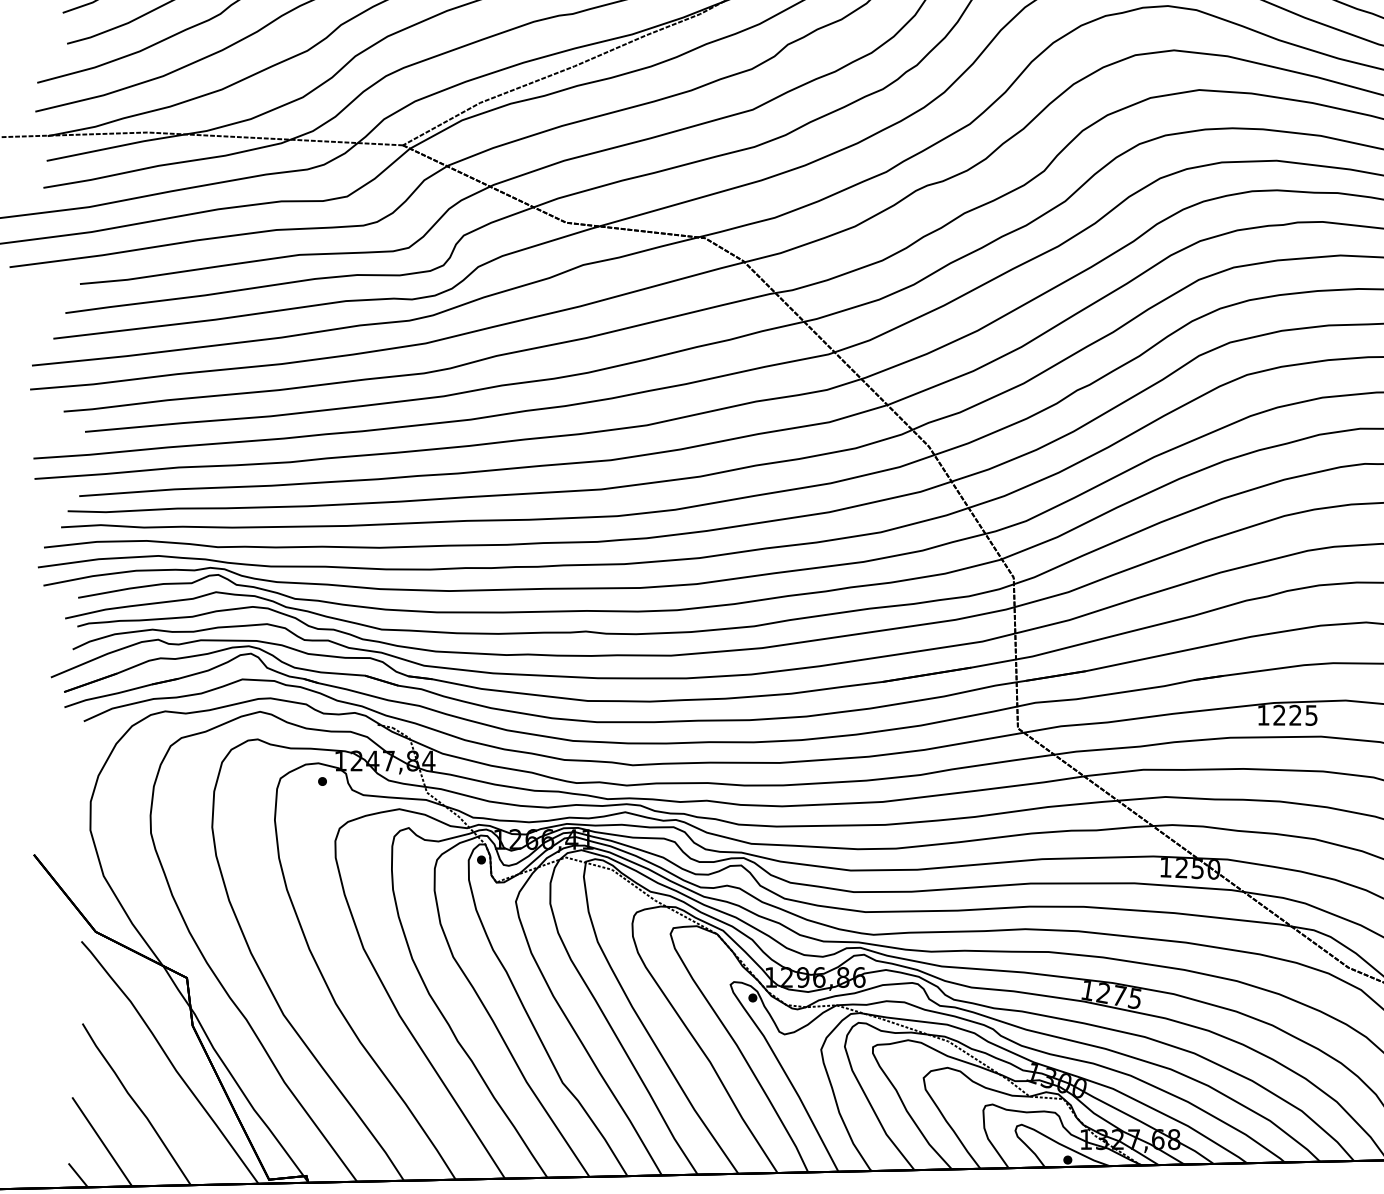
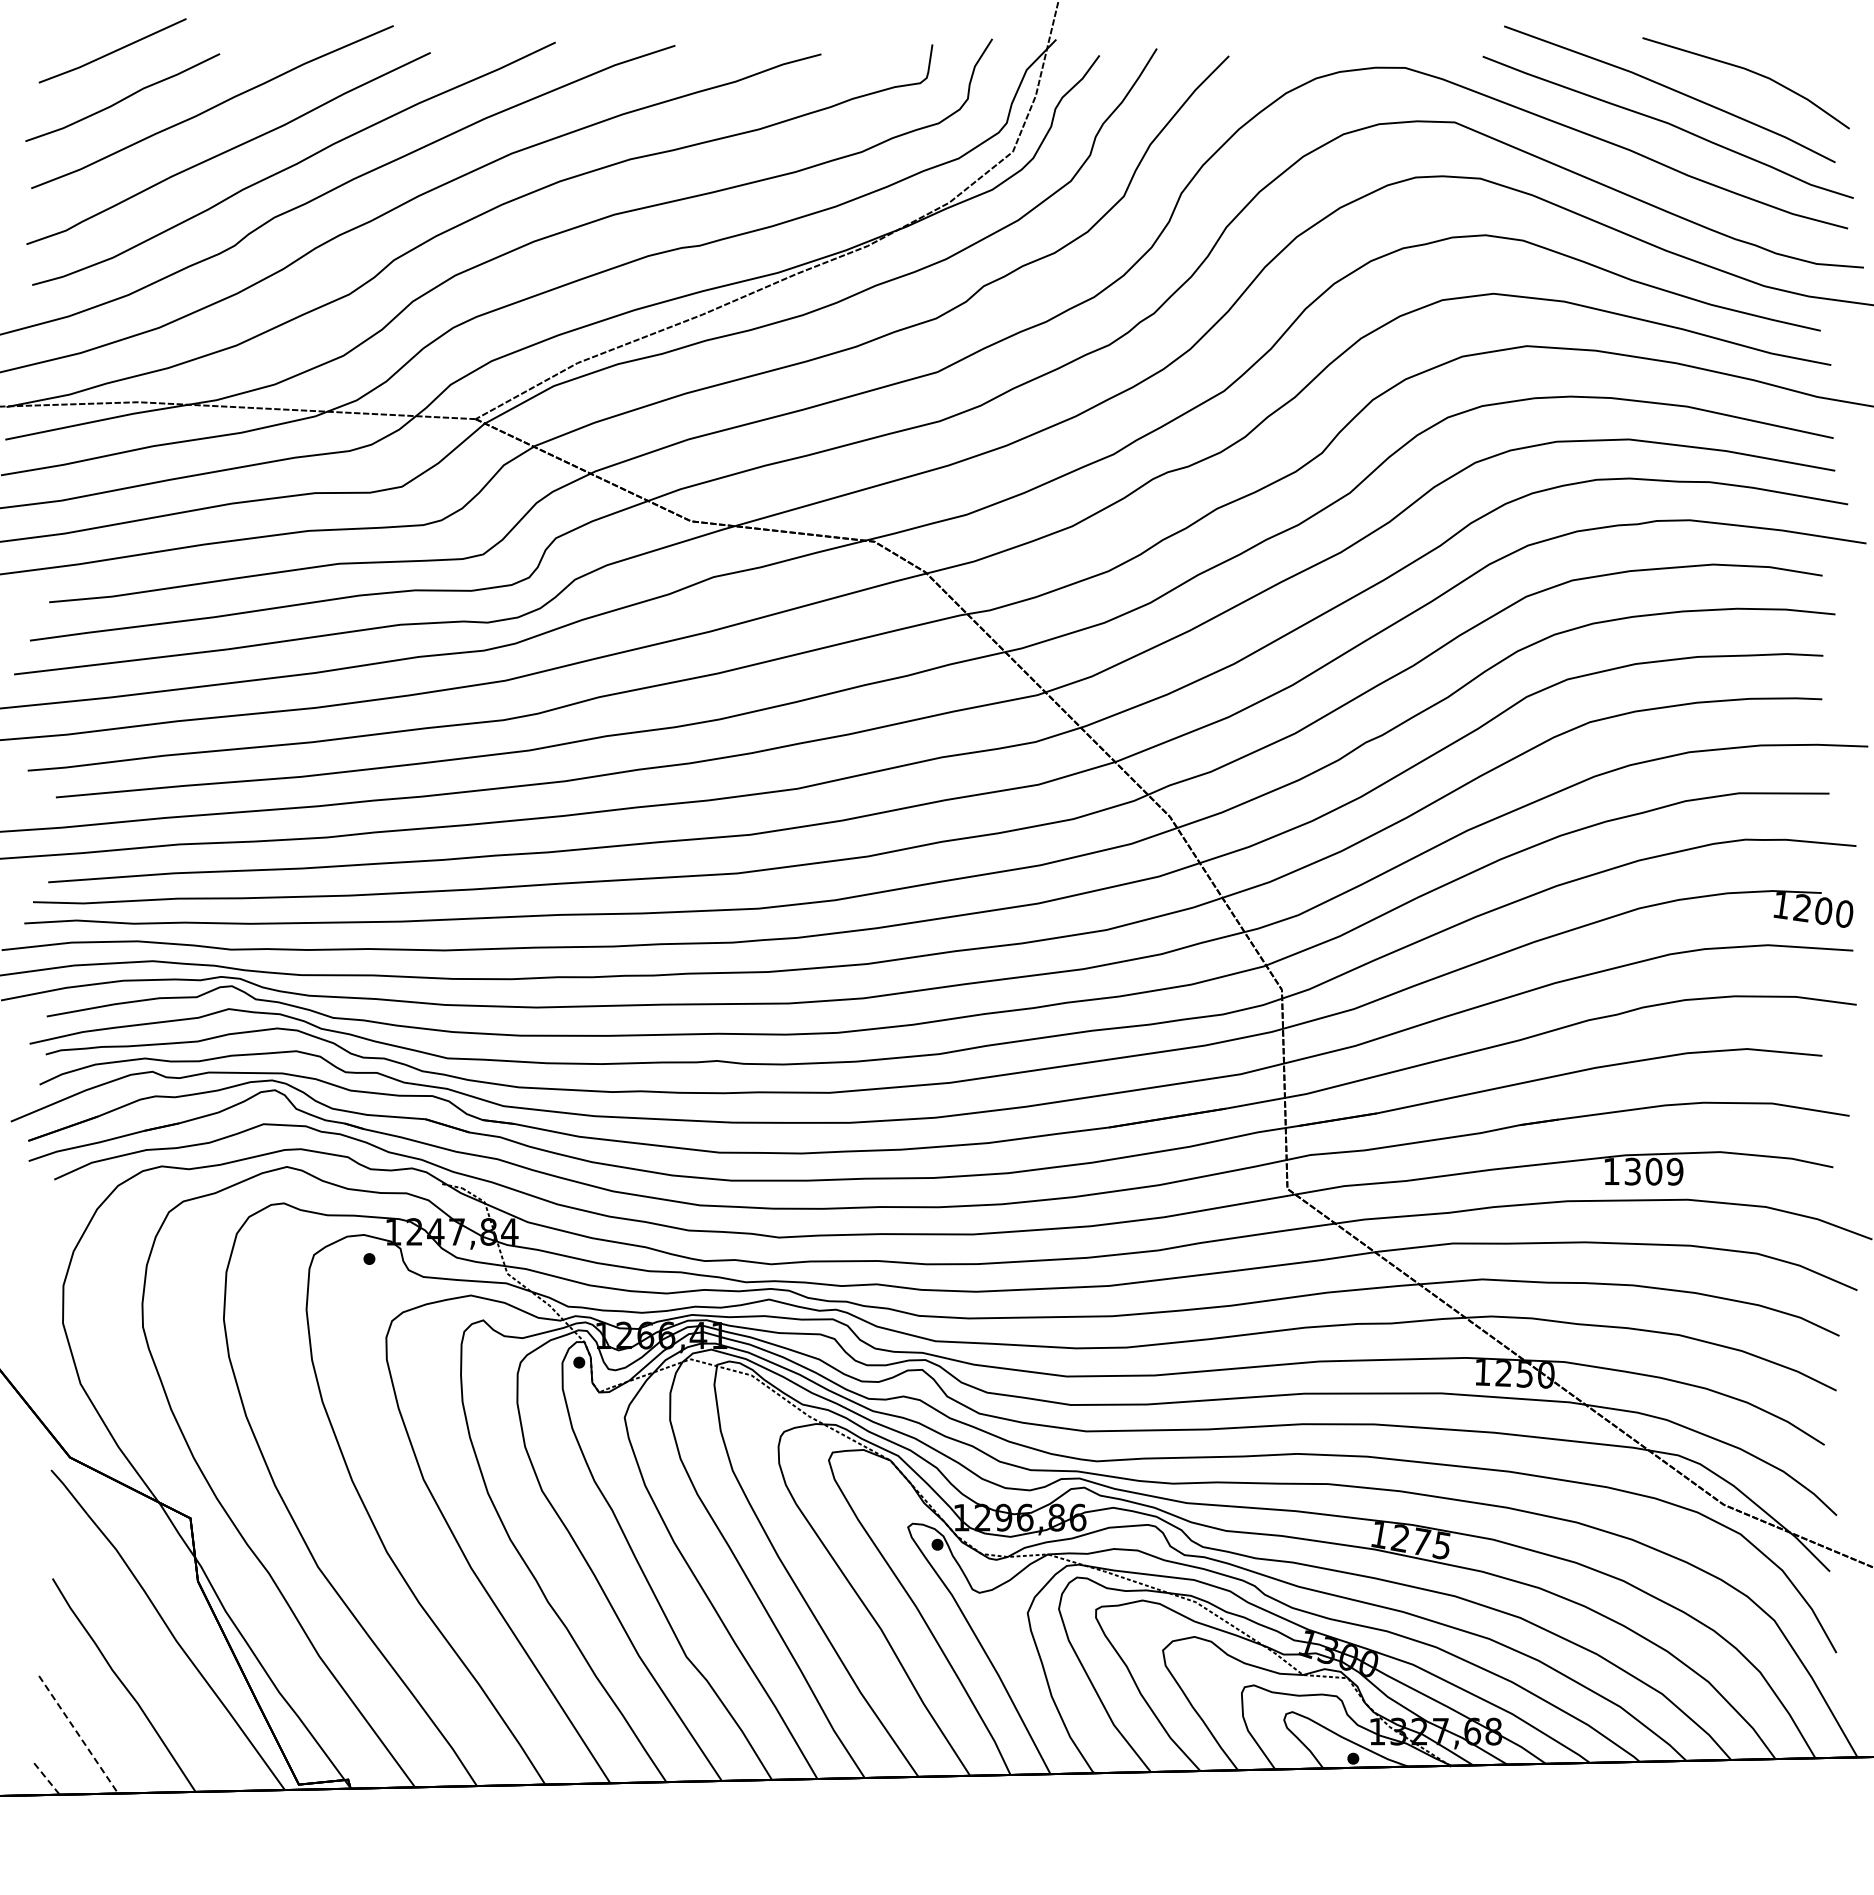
text: (1295, 715) -> (1653, 1171), 1225 -> 1309
line: (102, 1141) -> (78, 1734), solid -> dashed
line: (78, 1175) -> (47, 1779), solid -> dashed

